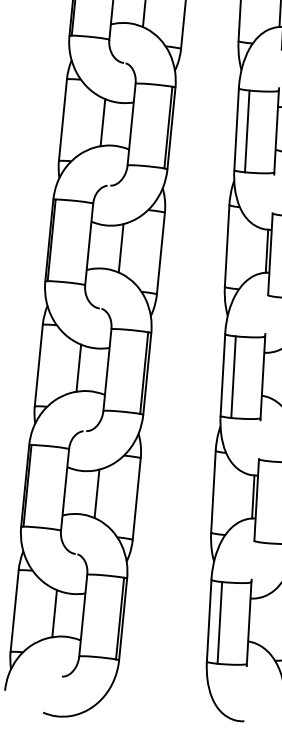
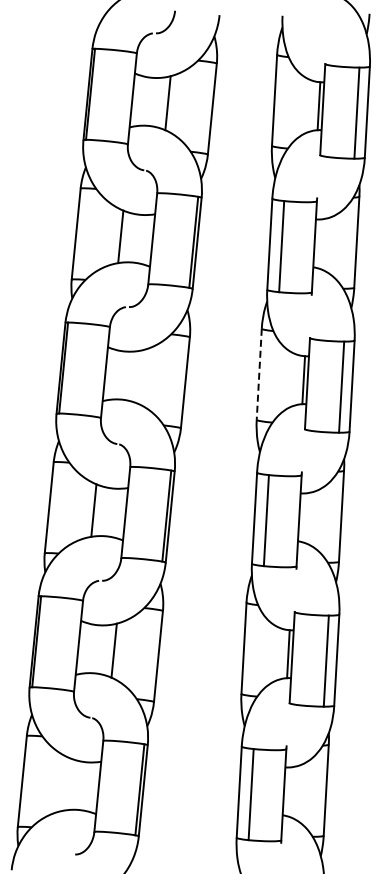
line: (227, 246) -> (259, 374), solid -> dashed
line: (120, 247) -> (140, 376), removed
line: (54, 613) -> (66, 784), removed

